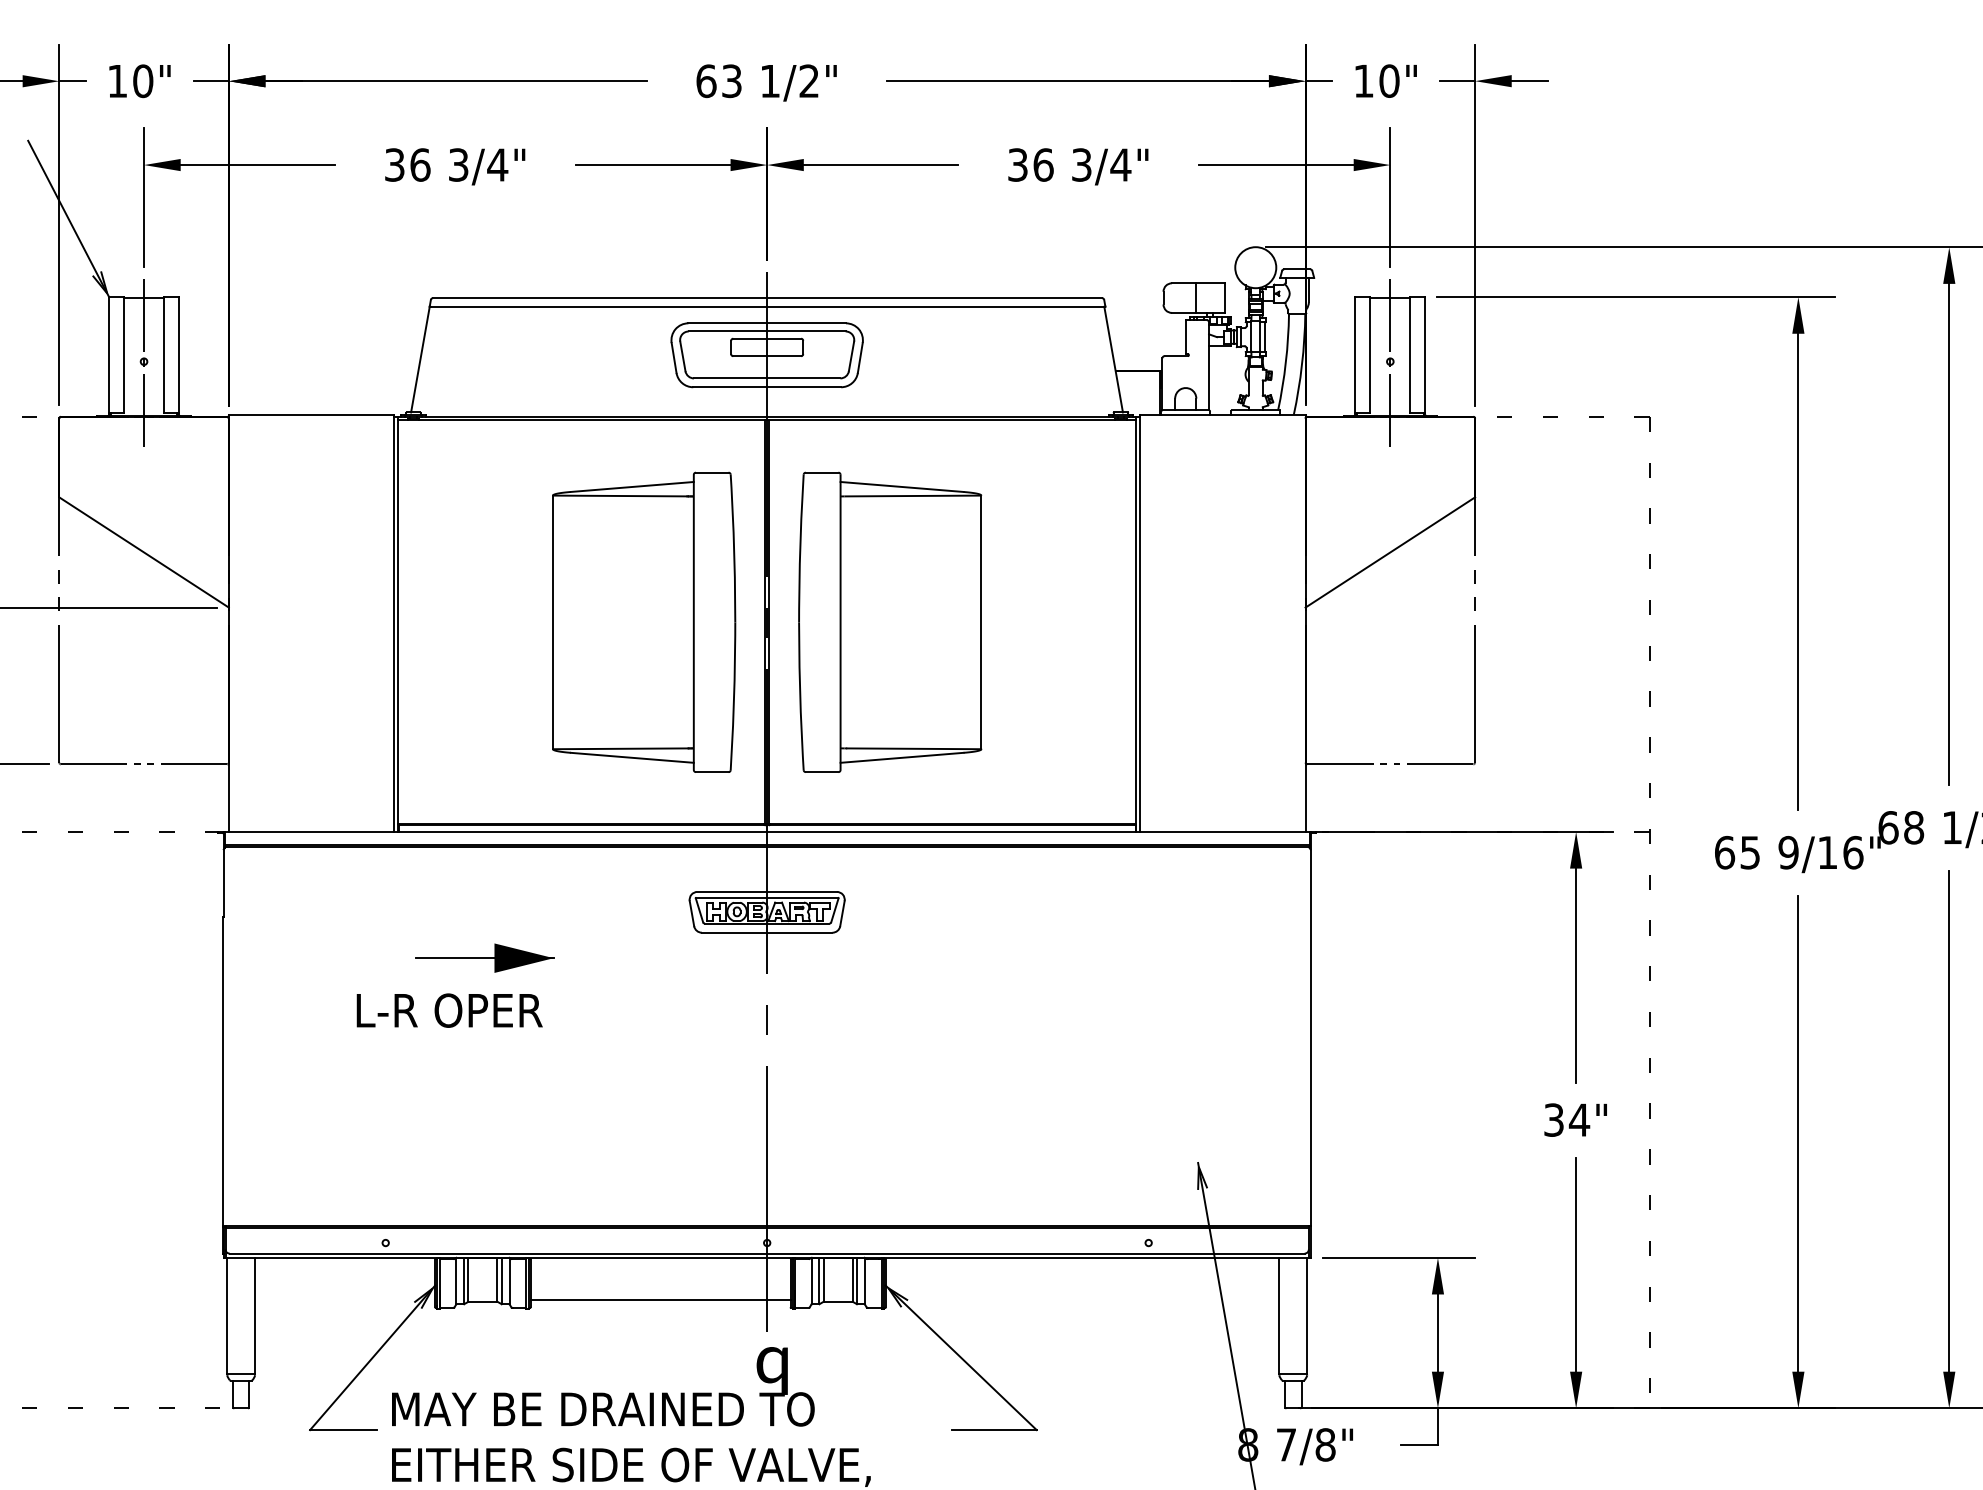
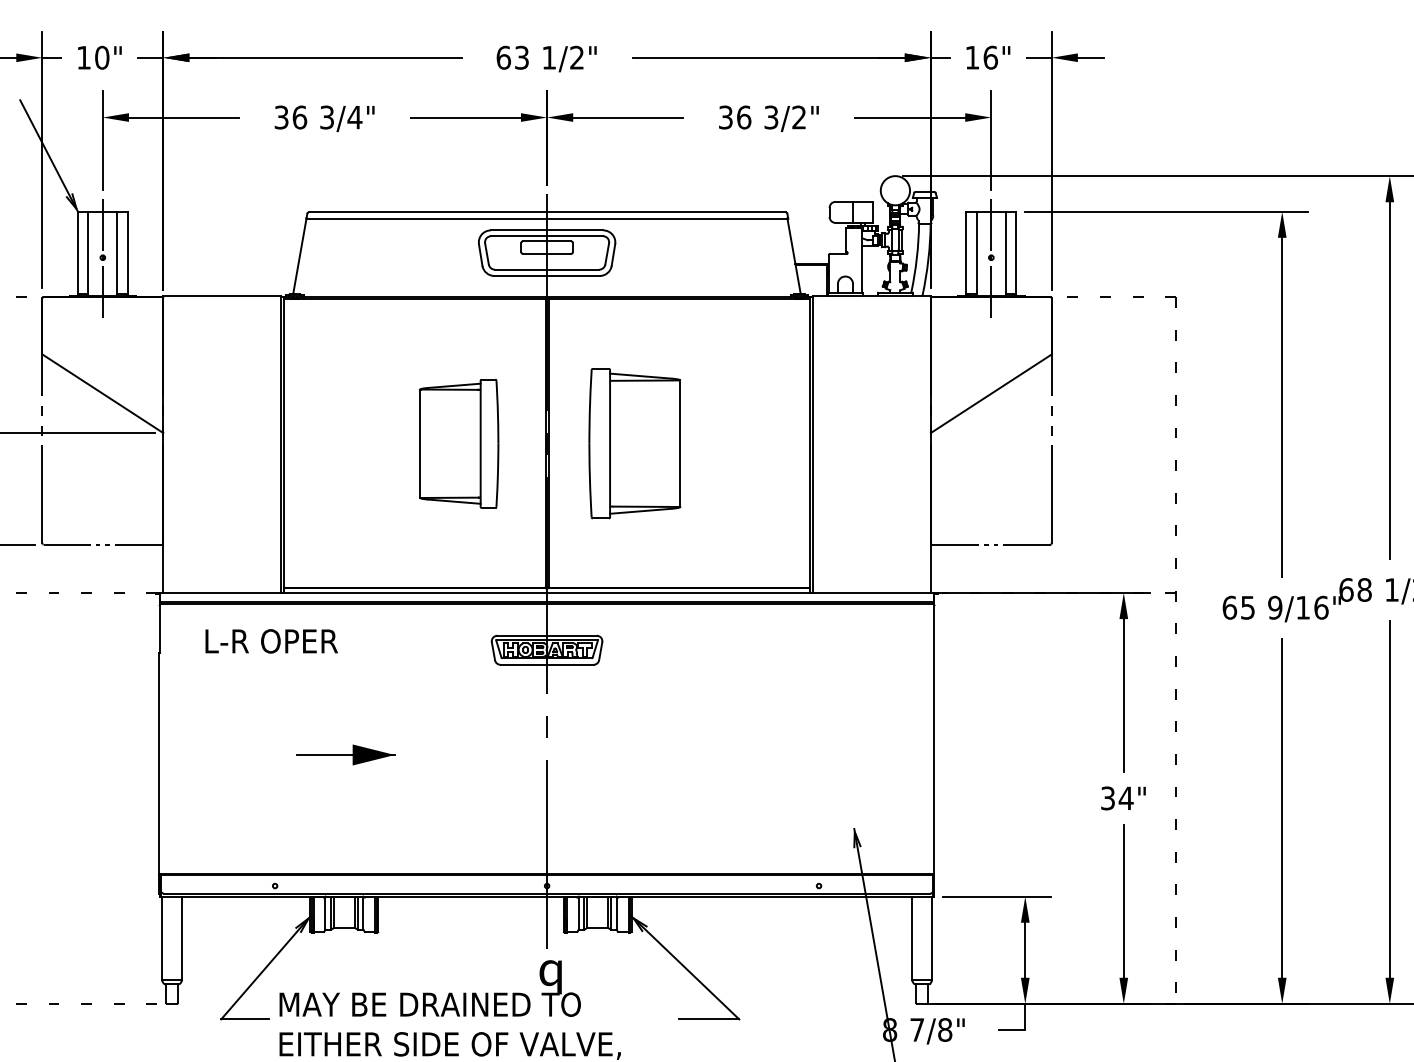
text: (1389, 80) -> (990, 57), 10" -> 16"
text: (1119, 164) -> (798, 117), 3/4" -> 3/2"
part: (644, 622) -> (459, 443), size x0.6
part: (889, 622) -> (634, 443), size x0.7
part: (484, 957) -> (345, 754), moved
text: (449, 1010) -> (271, 641), moved
line: (659, 1299) -> (470, 926), removed

